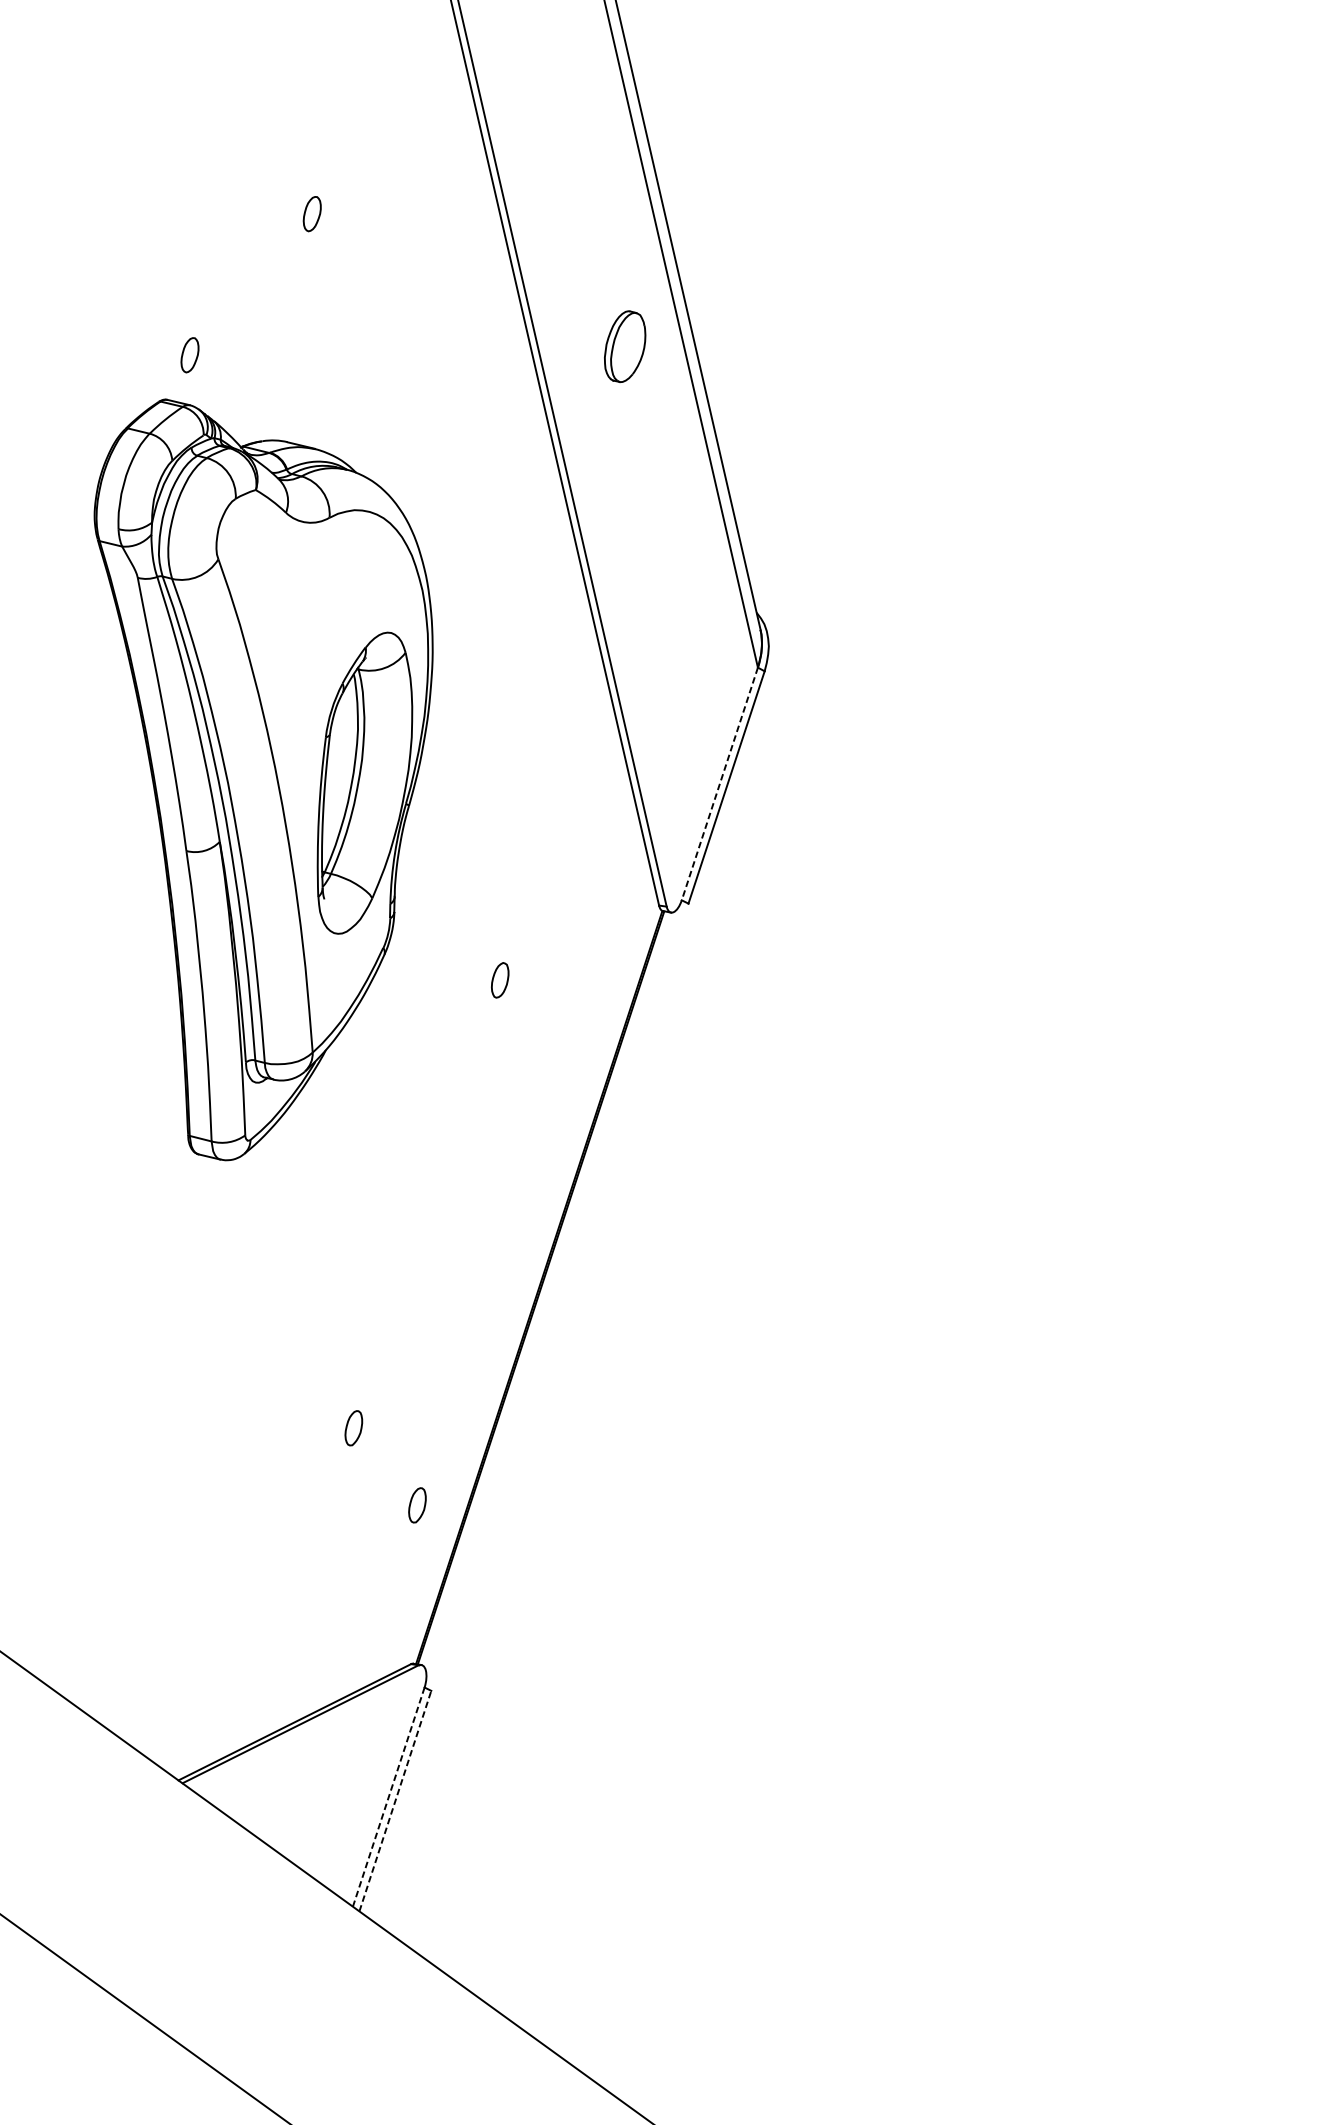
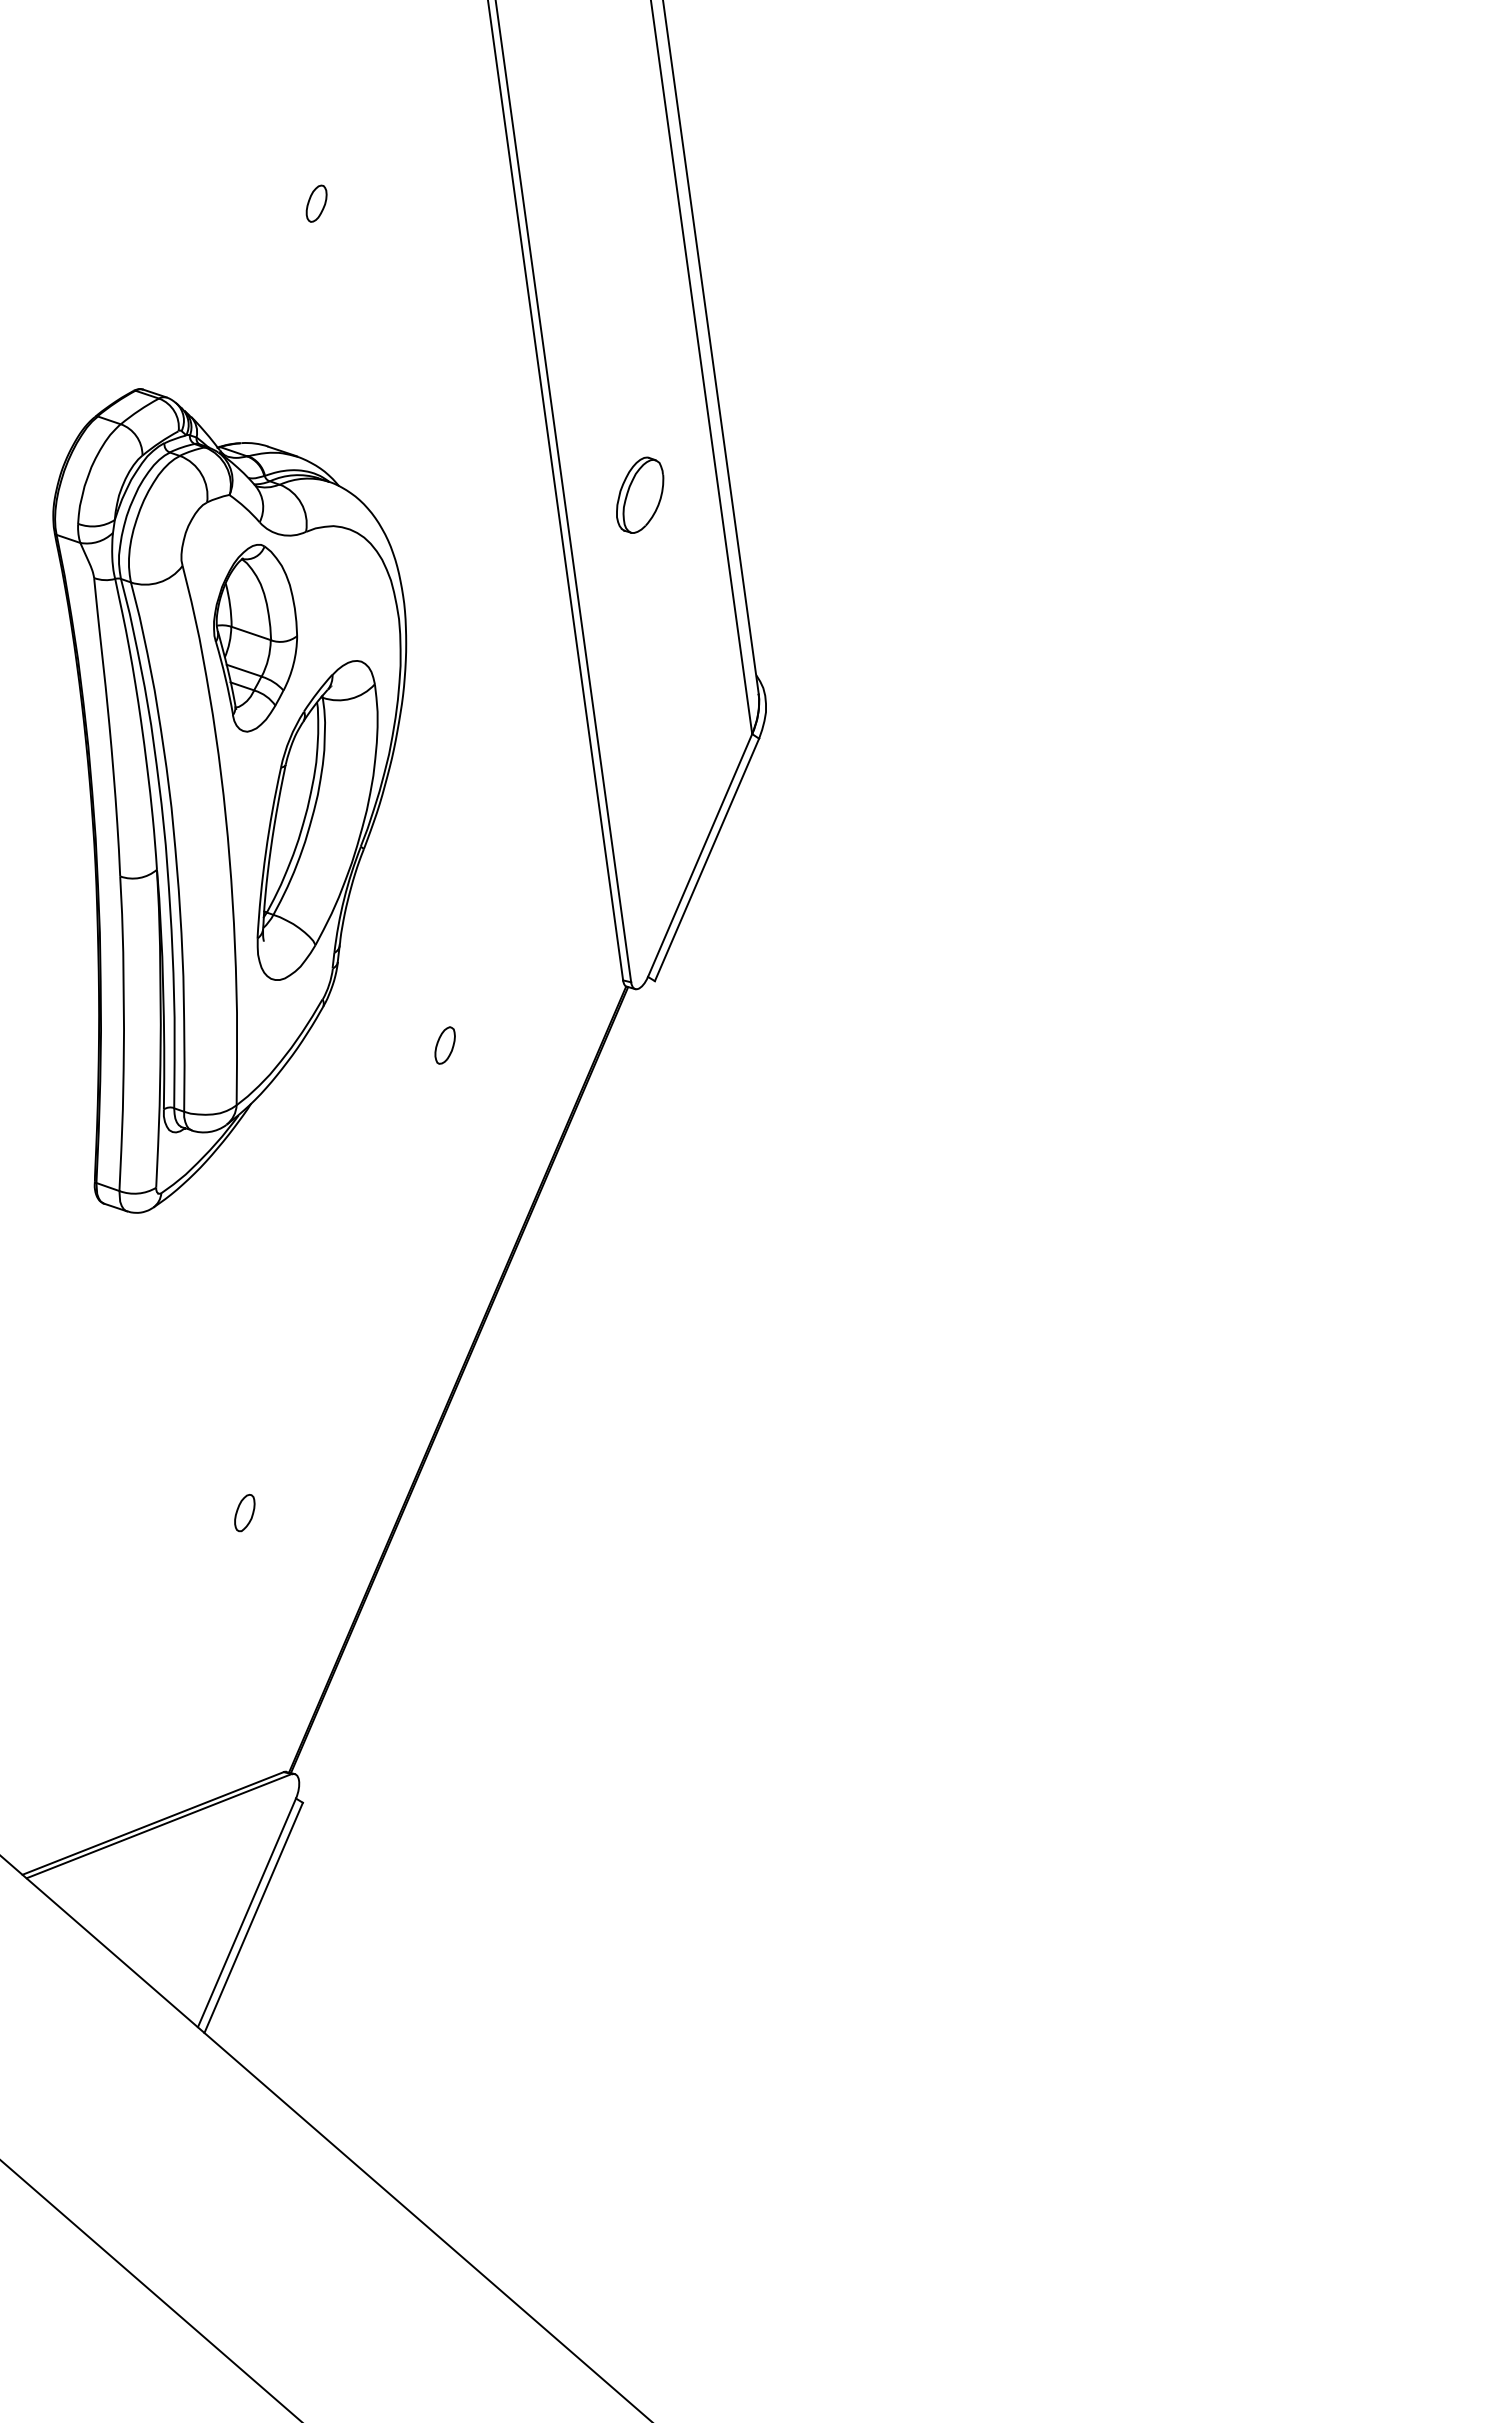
part: (625, 345) -> (640, 494), moved
part: (189, 355) -> (171, 343), removed
part: (291, 620) -> (255, 638), added
line: (719, 784) -> (699, 855), dashed -> solid
part: (417, 1505) -> (305, 1602), removed
line: (388, 1797) -> (246, 1913), dashed -> solid
line: (395, 1800) -> (253, 1917), dashed -> solid

